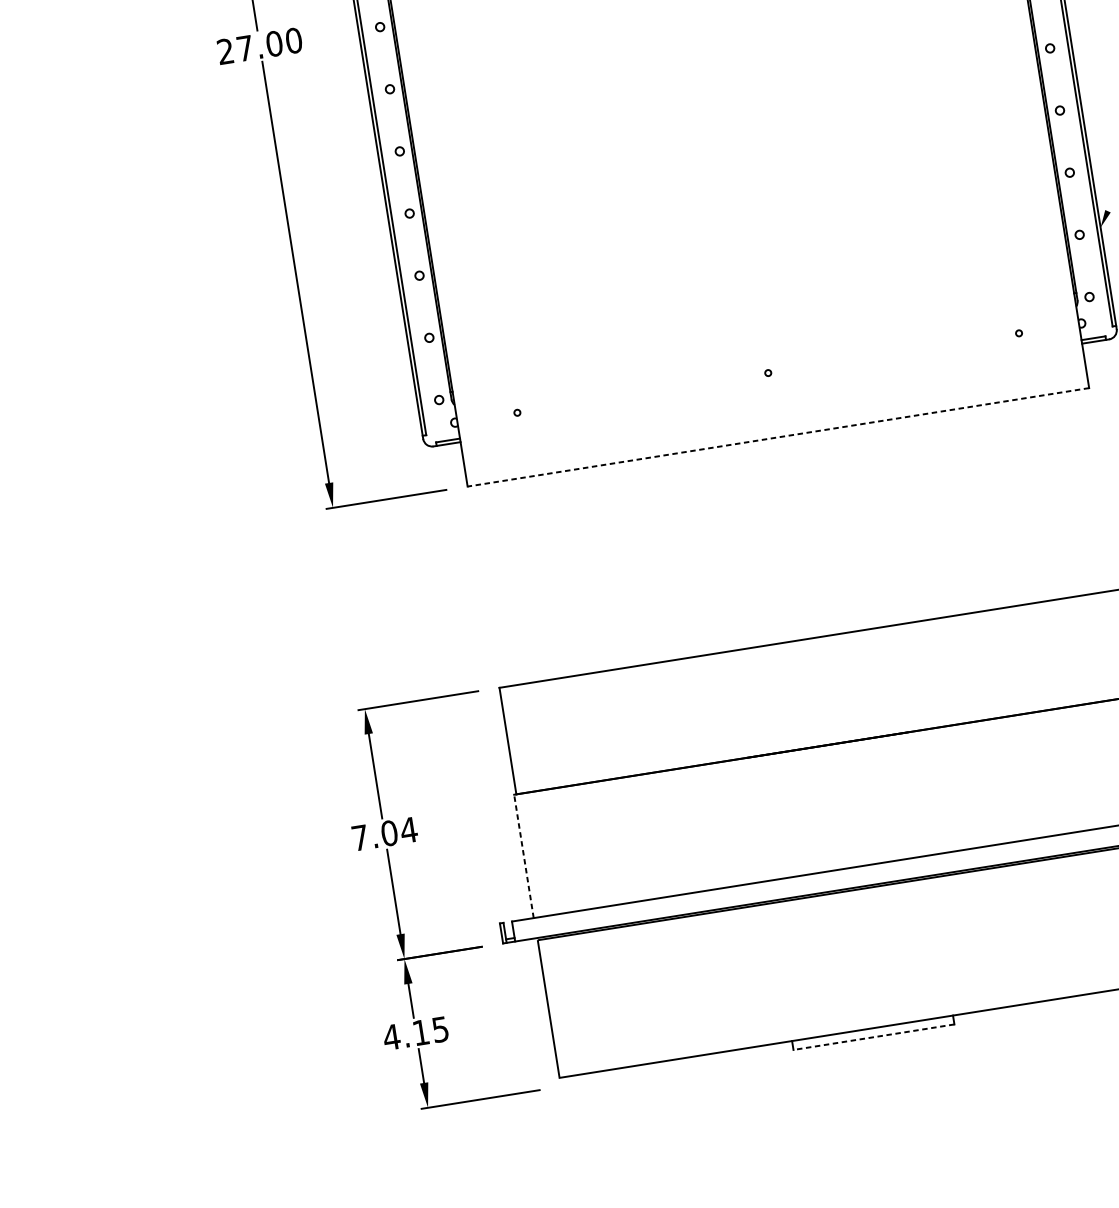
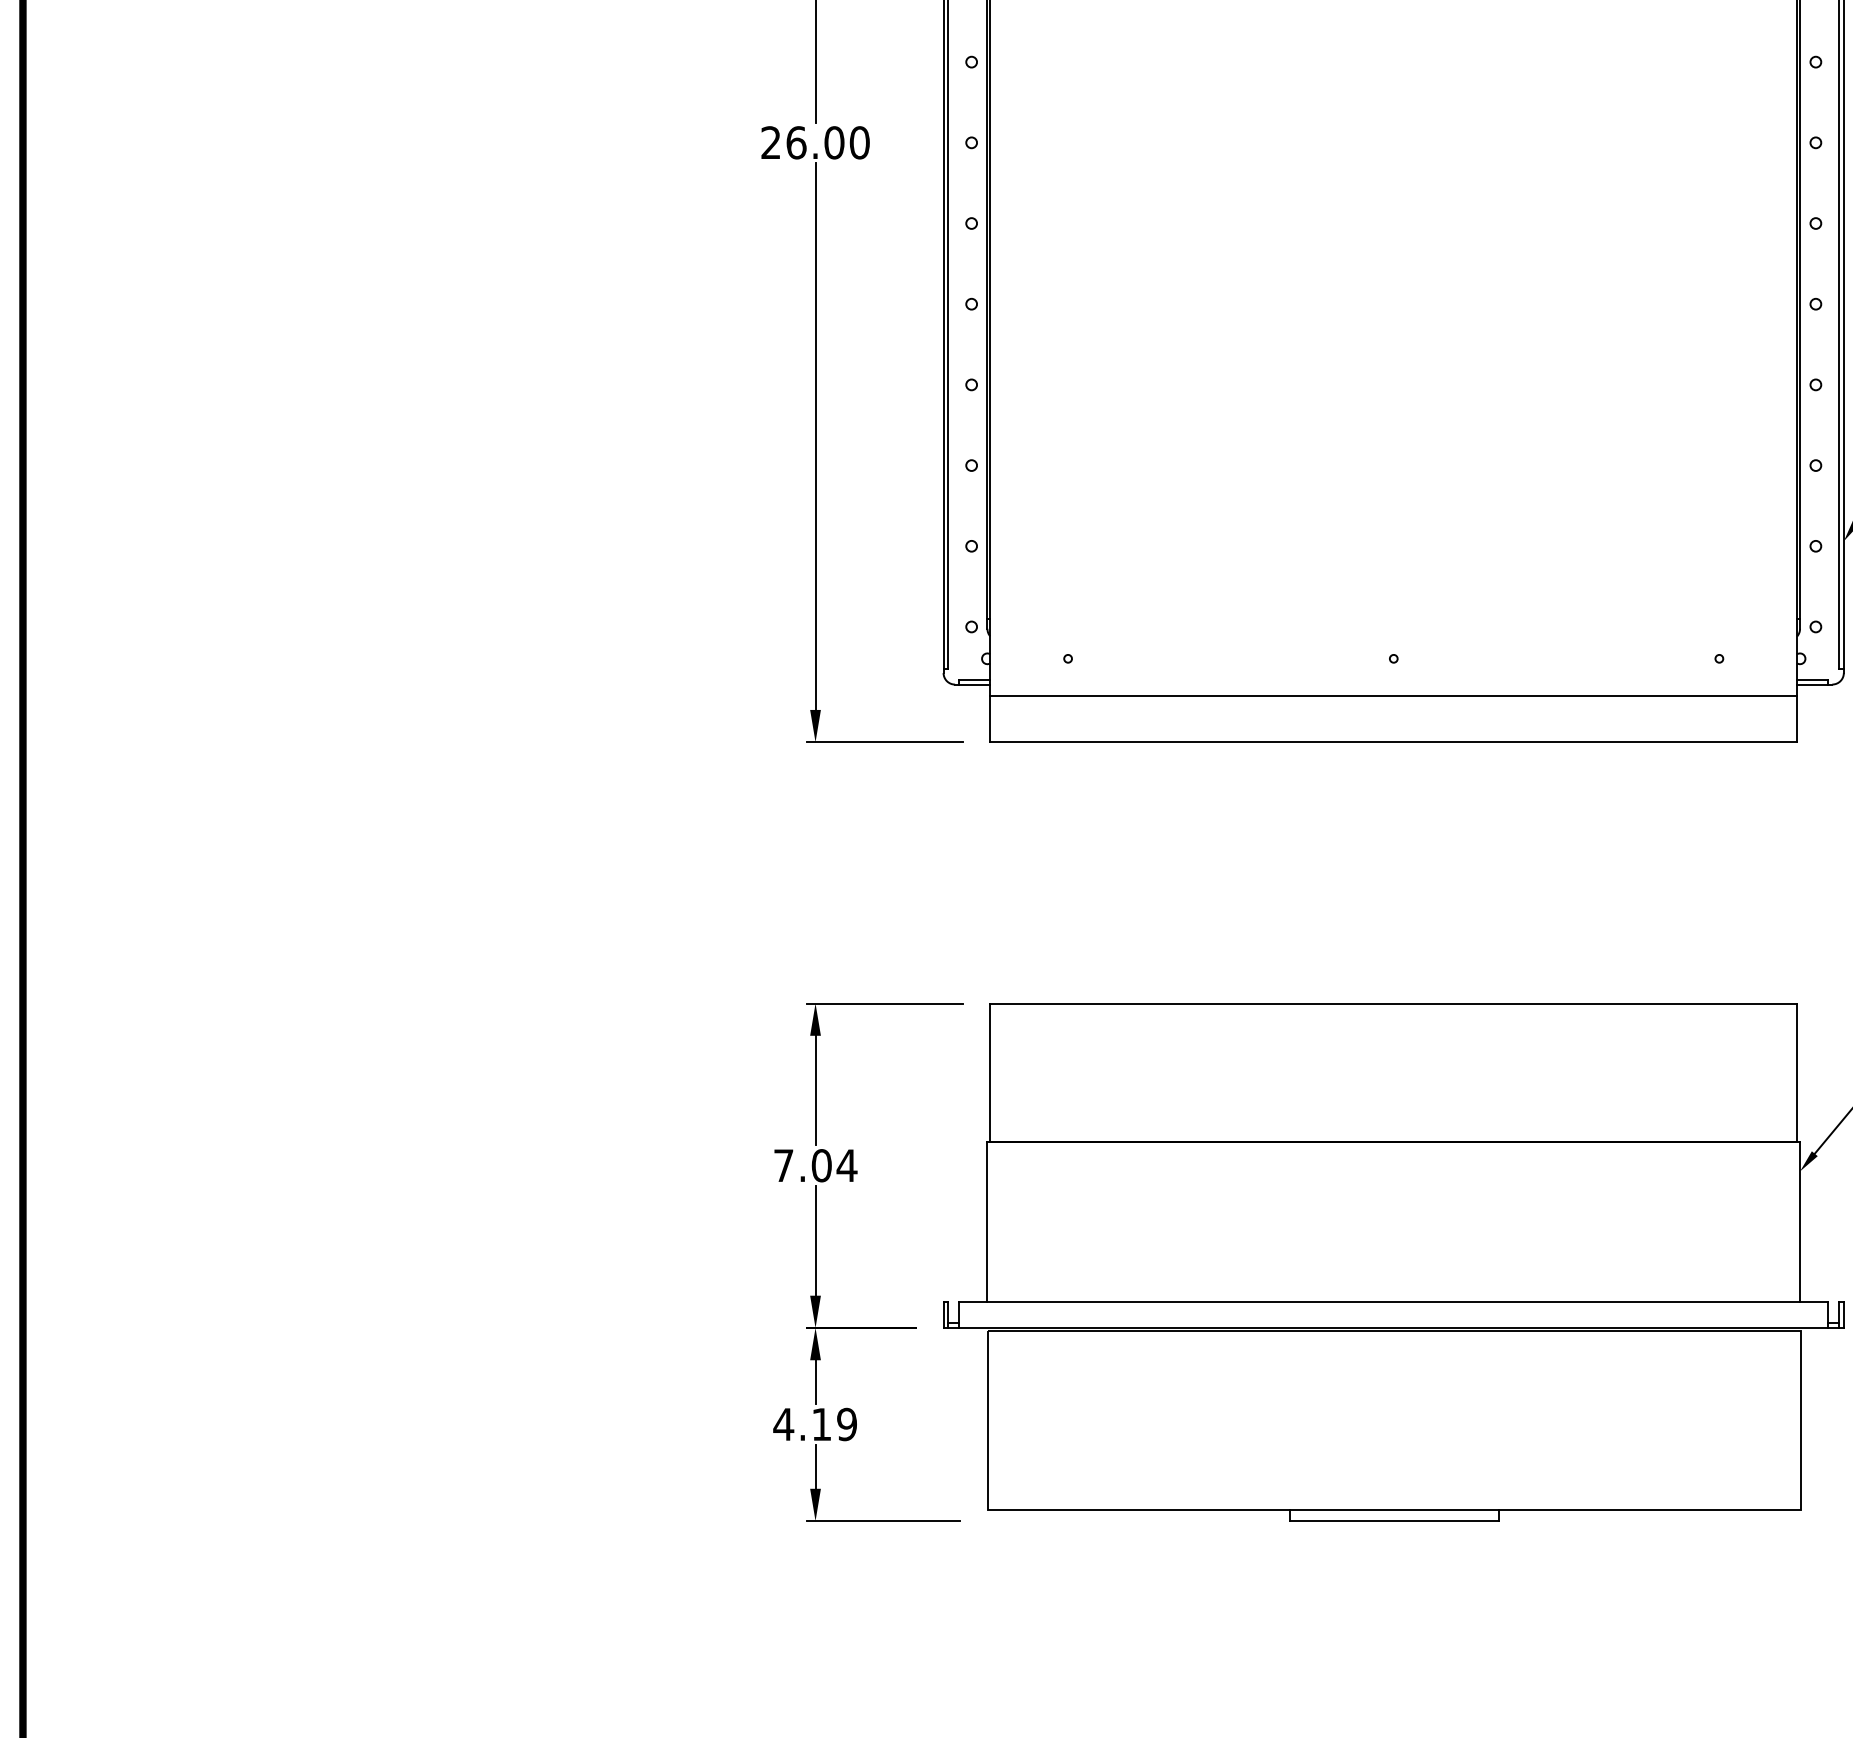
text: (245, 48) -> (796, 142), 27.00 -> 26.00
line: (772, 402) -> (1393, 696), added
line: (778, 437) -> (1393, 742), dashed -> solid
line: (523, 856) -> (987, 1221), dashed -> solid
text: (440, 1029) -> (846, 1424), 4.15 -> 4.19
line: (873, 1037) -> (1393, 1521), dashed -> solid

